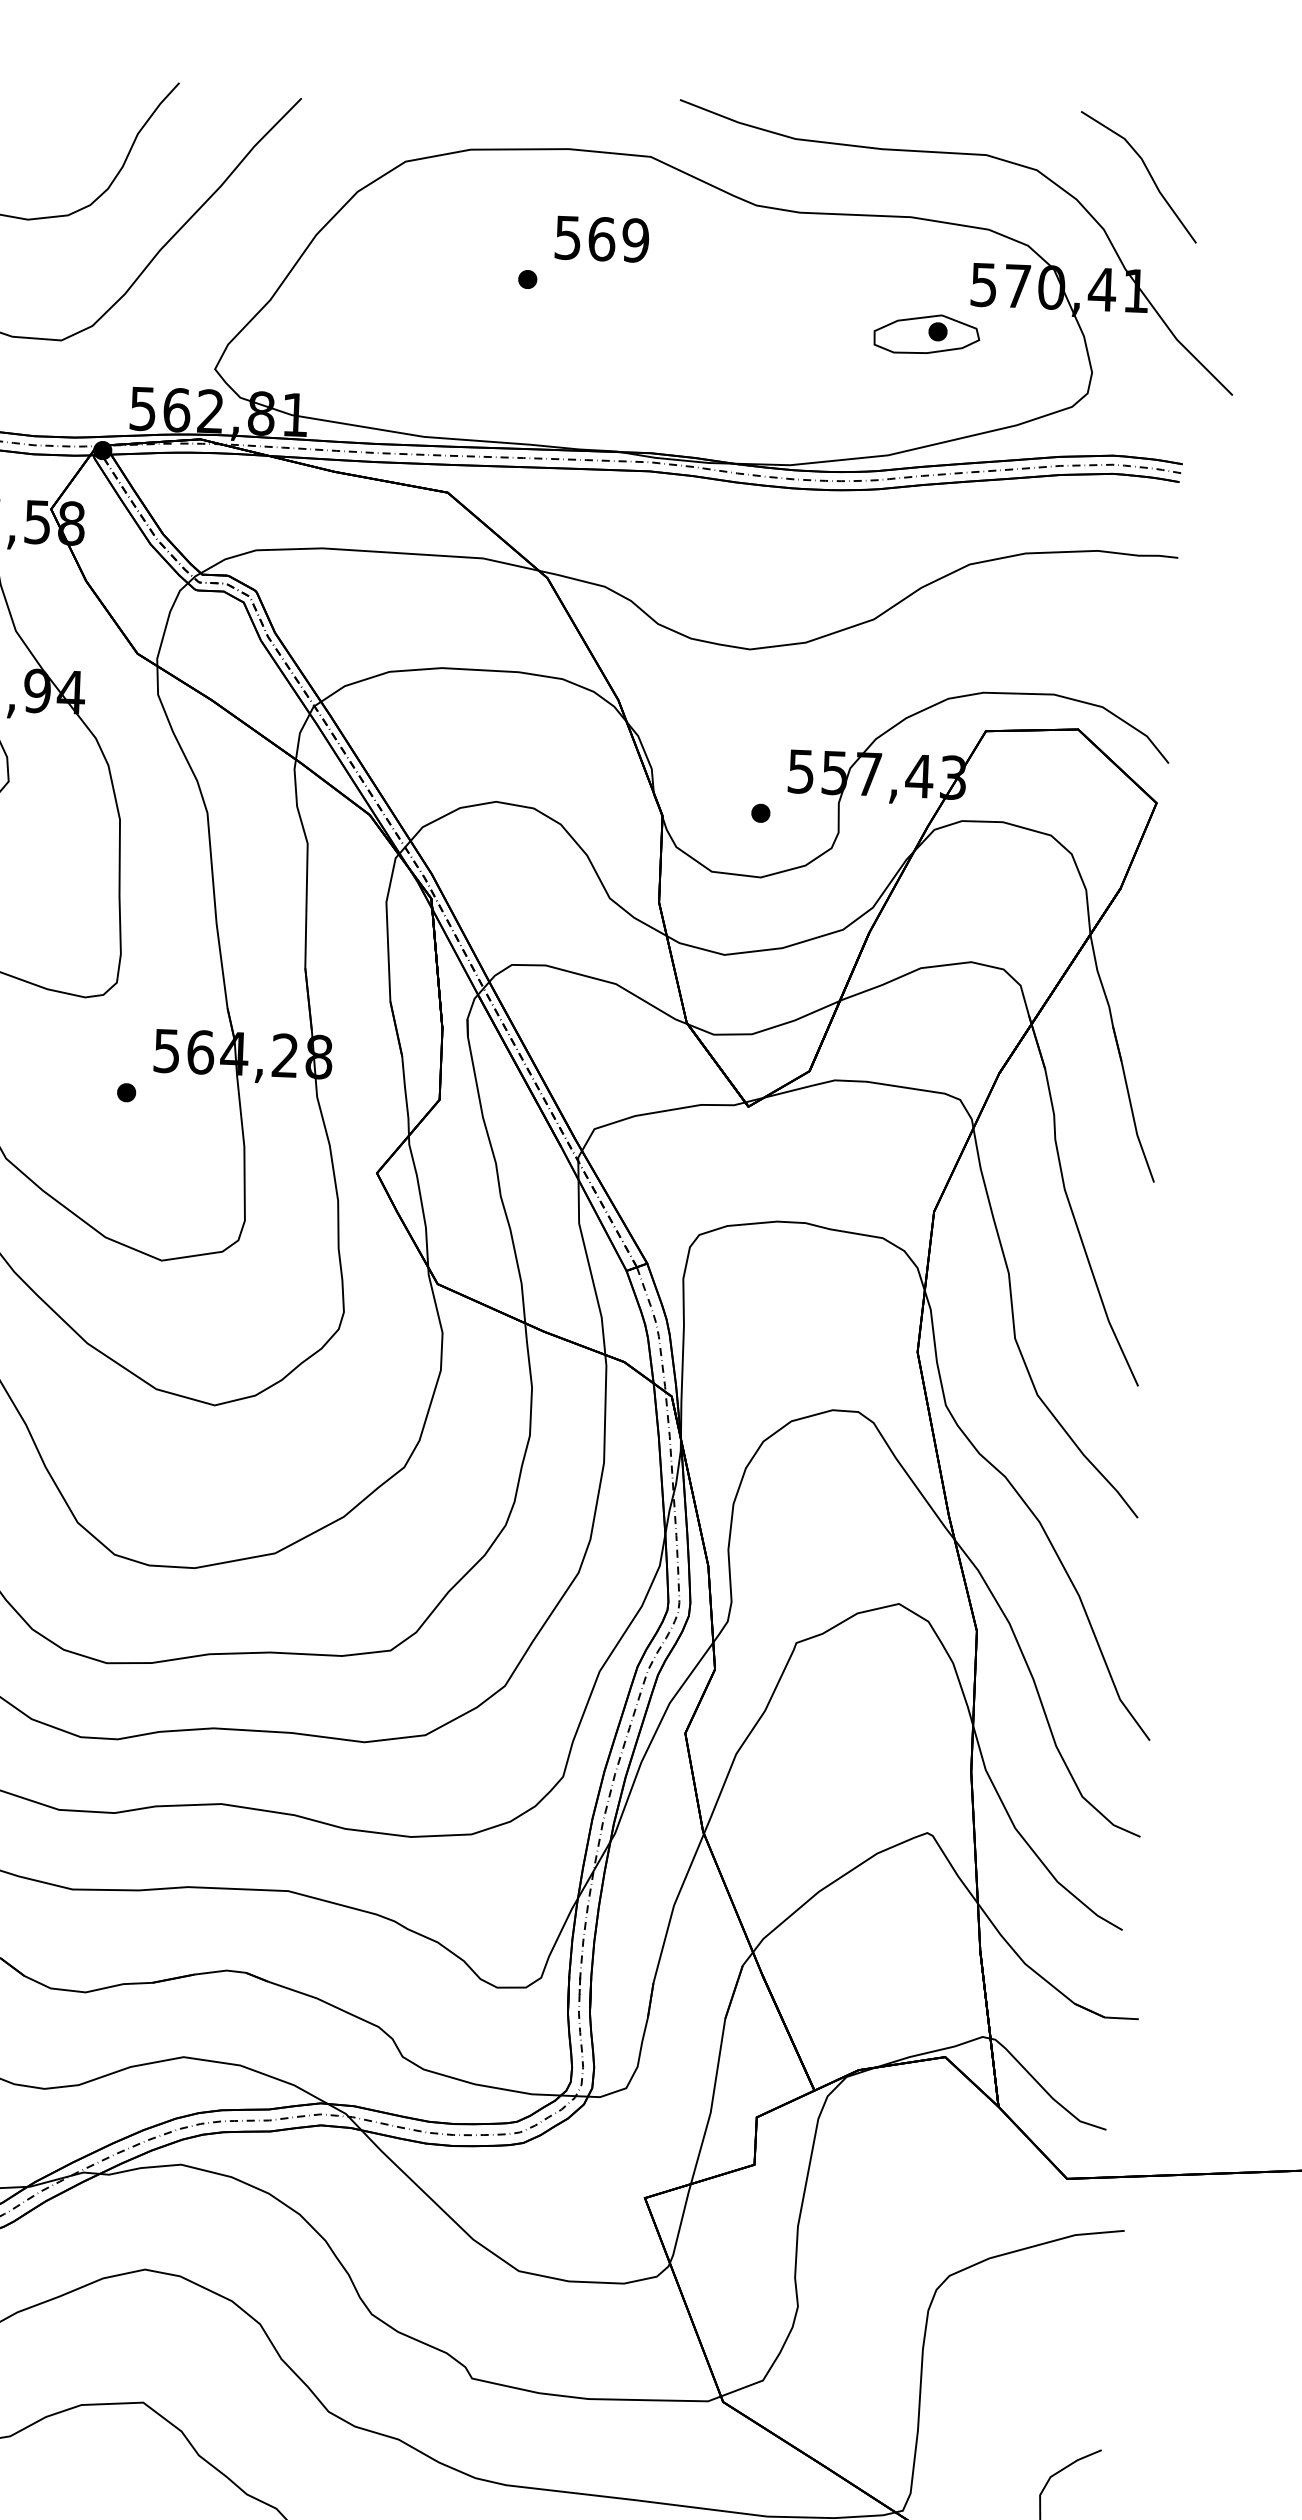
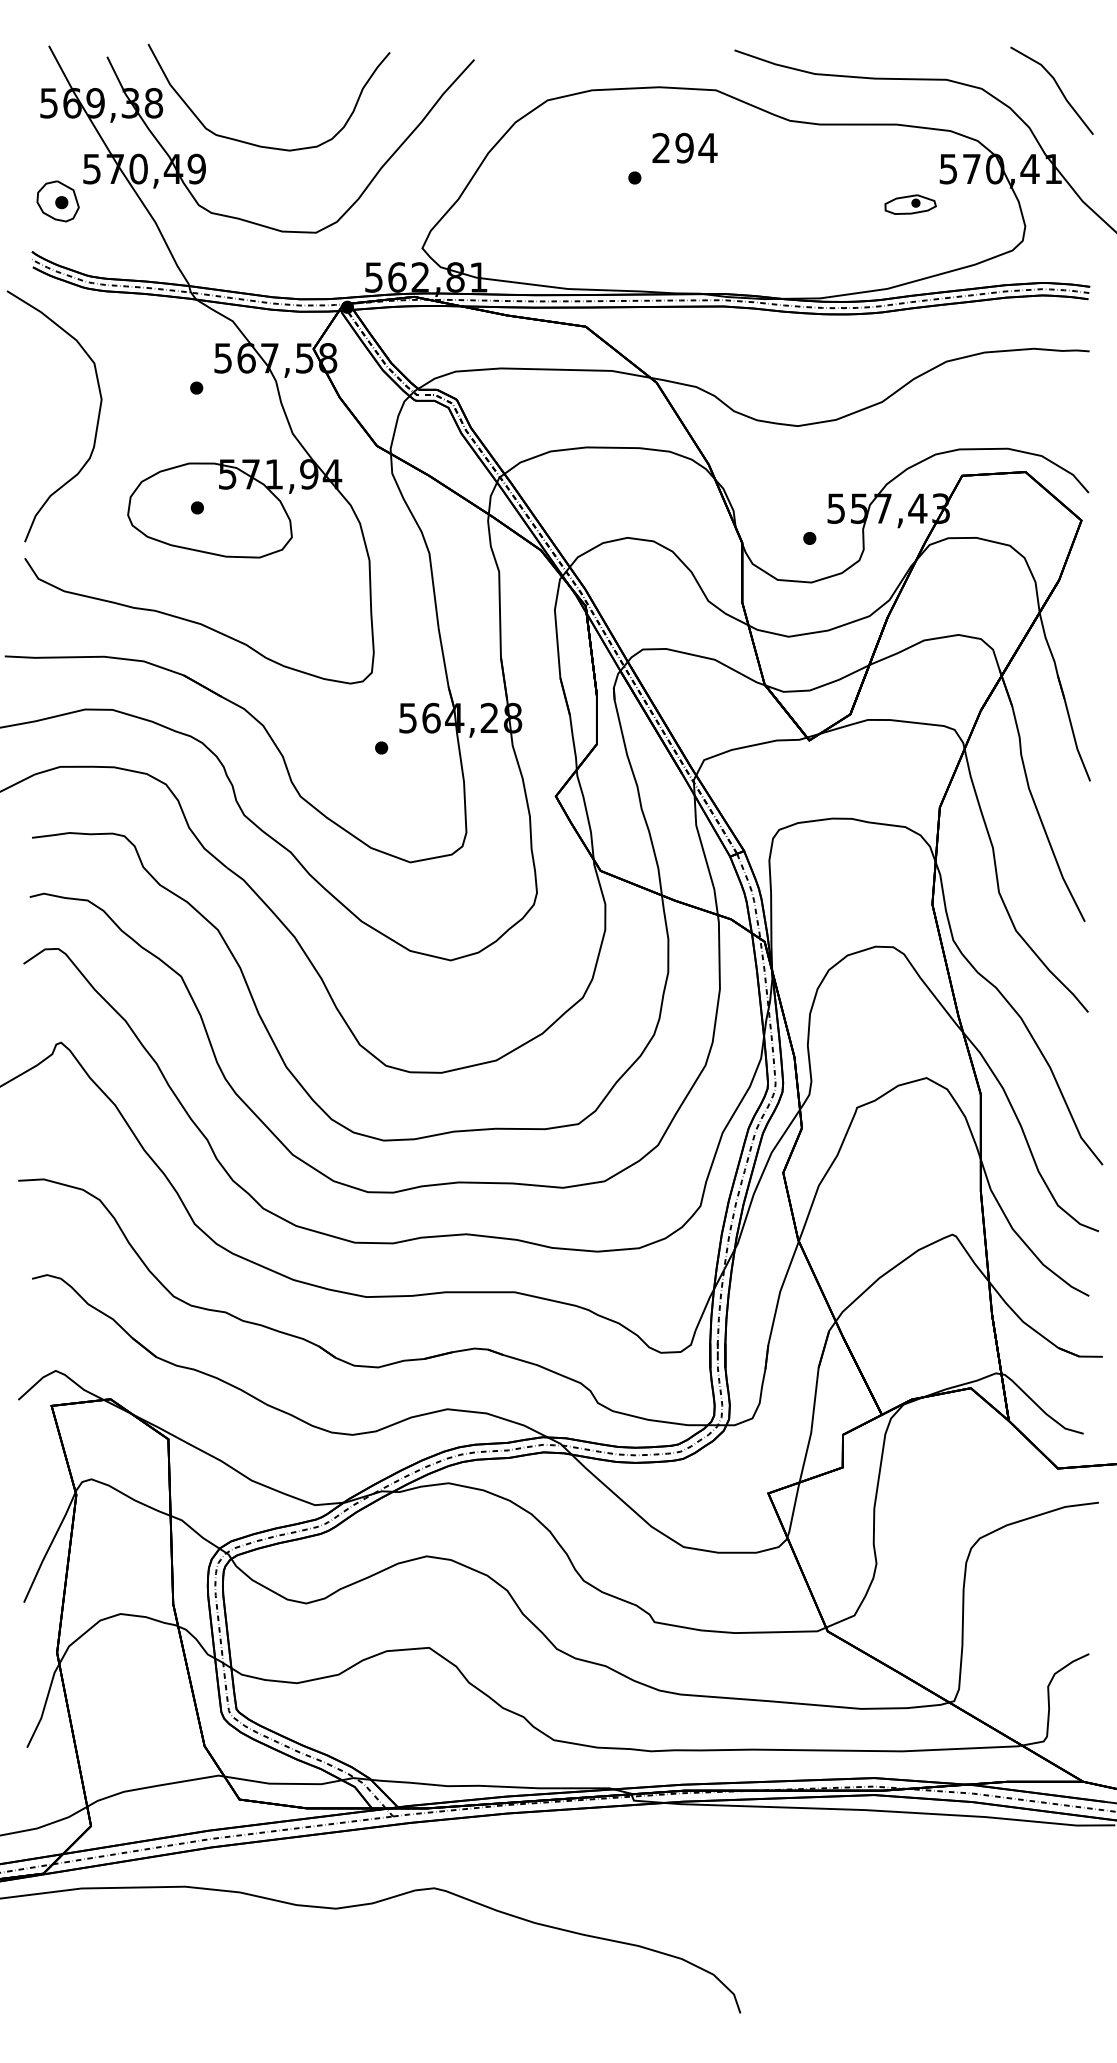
text: (601, 238) -> (684, 147), 569 -> 294
part: (926, 334) -> (910, 204), size x0.7

